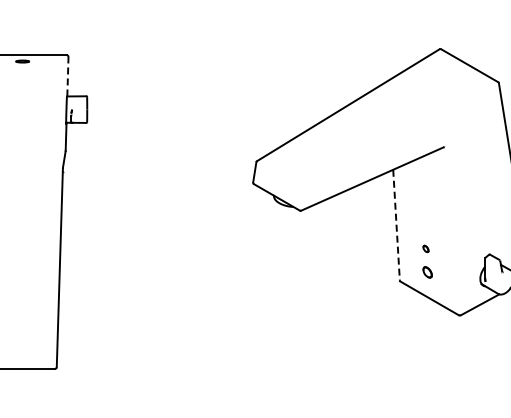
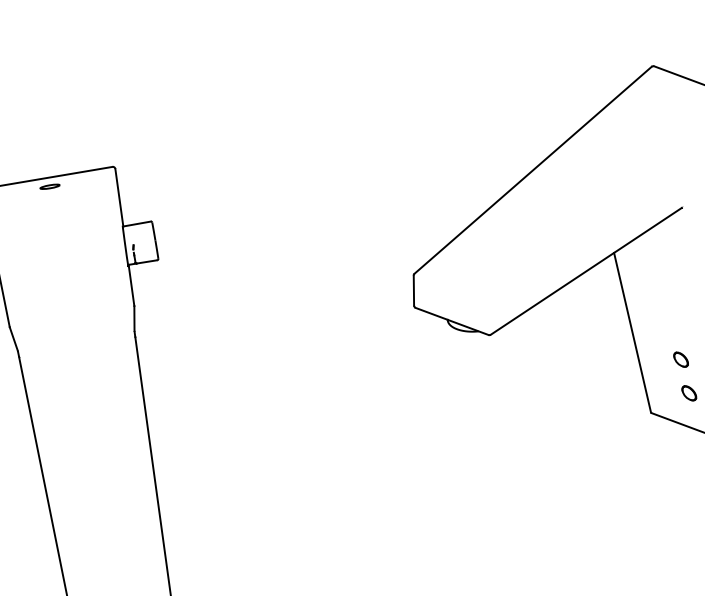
line: (67, 76) -> (118, 197), dashed -> solid
line: (396, 225) -> (632, 332), dashed -> solid
part: (425, 248) -> (680, 359), size x1.67

